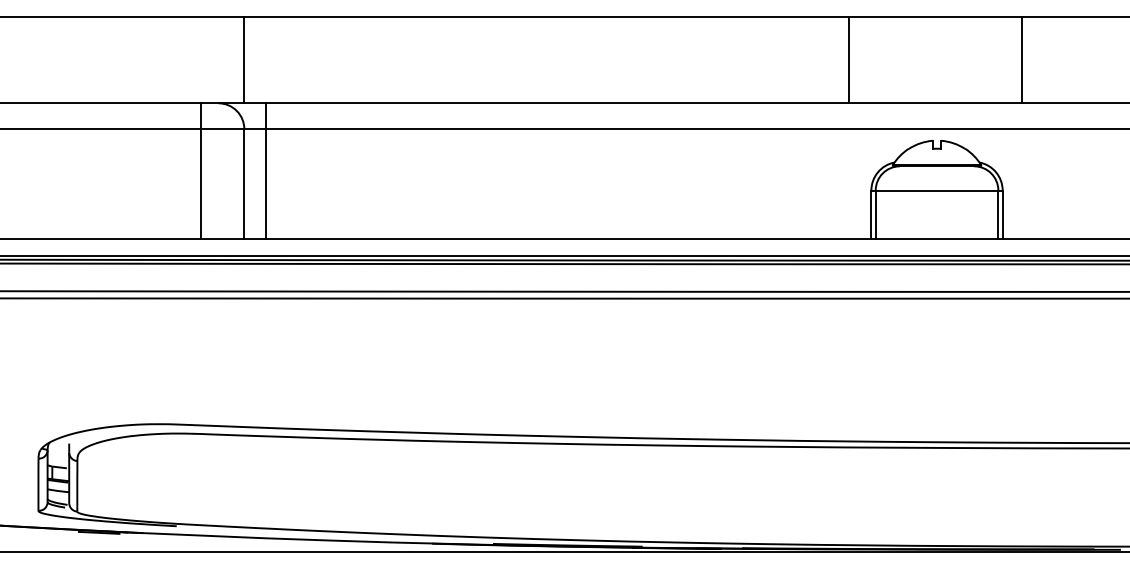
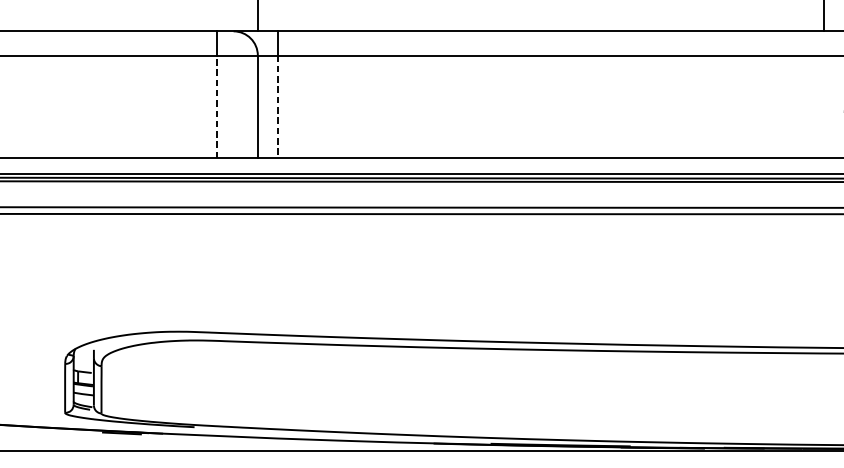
line: (201, 184) -> (217, 107), solid -> dashed
line: (265, 184) -> (277, 107), solid -> dashed

